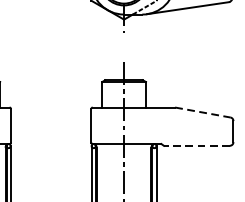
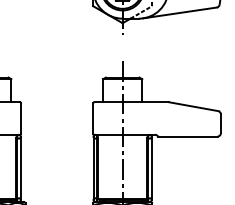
line: (202, 112) -> (193, 106), dashed -> solid
line: (197, 145) -> (188, 136), dashed -> solid

